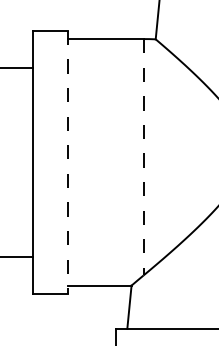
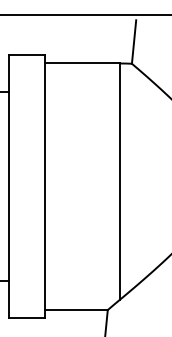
line: (143, 157) -> (119, 181), dashed -> solid
line: (68, 162) -> (44, 186), dashed -> solid

